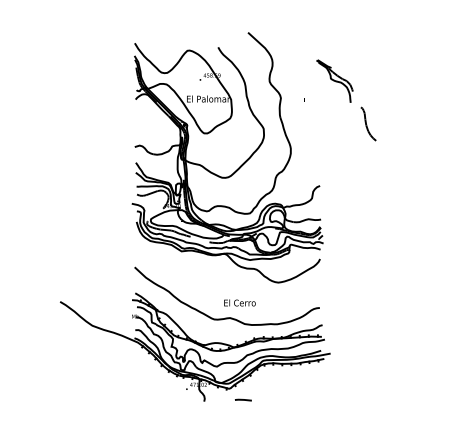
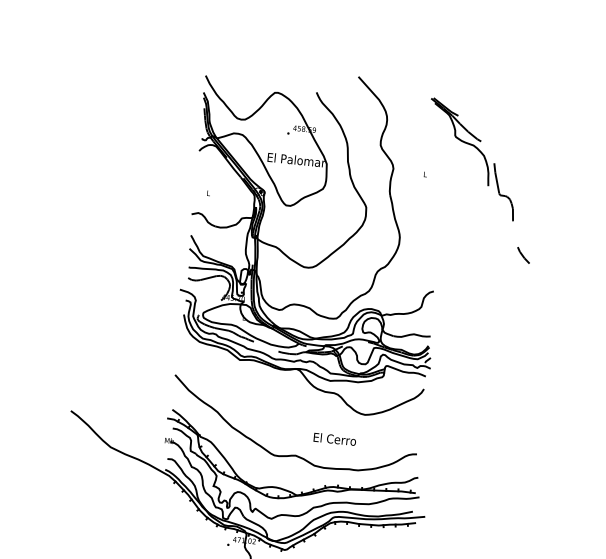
part: (346, 100) -> (480, 180), size x1.43
text: (239, 302) -> (334, 438), moved

